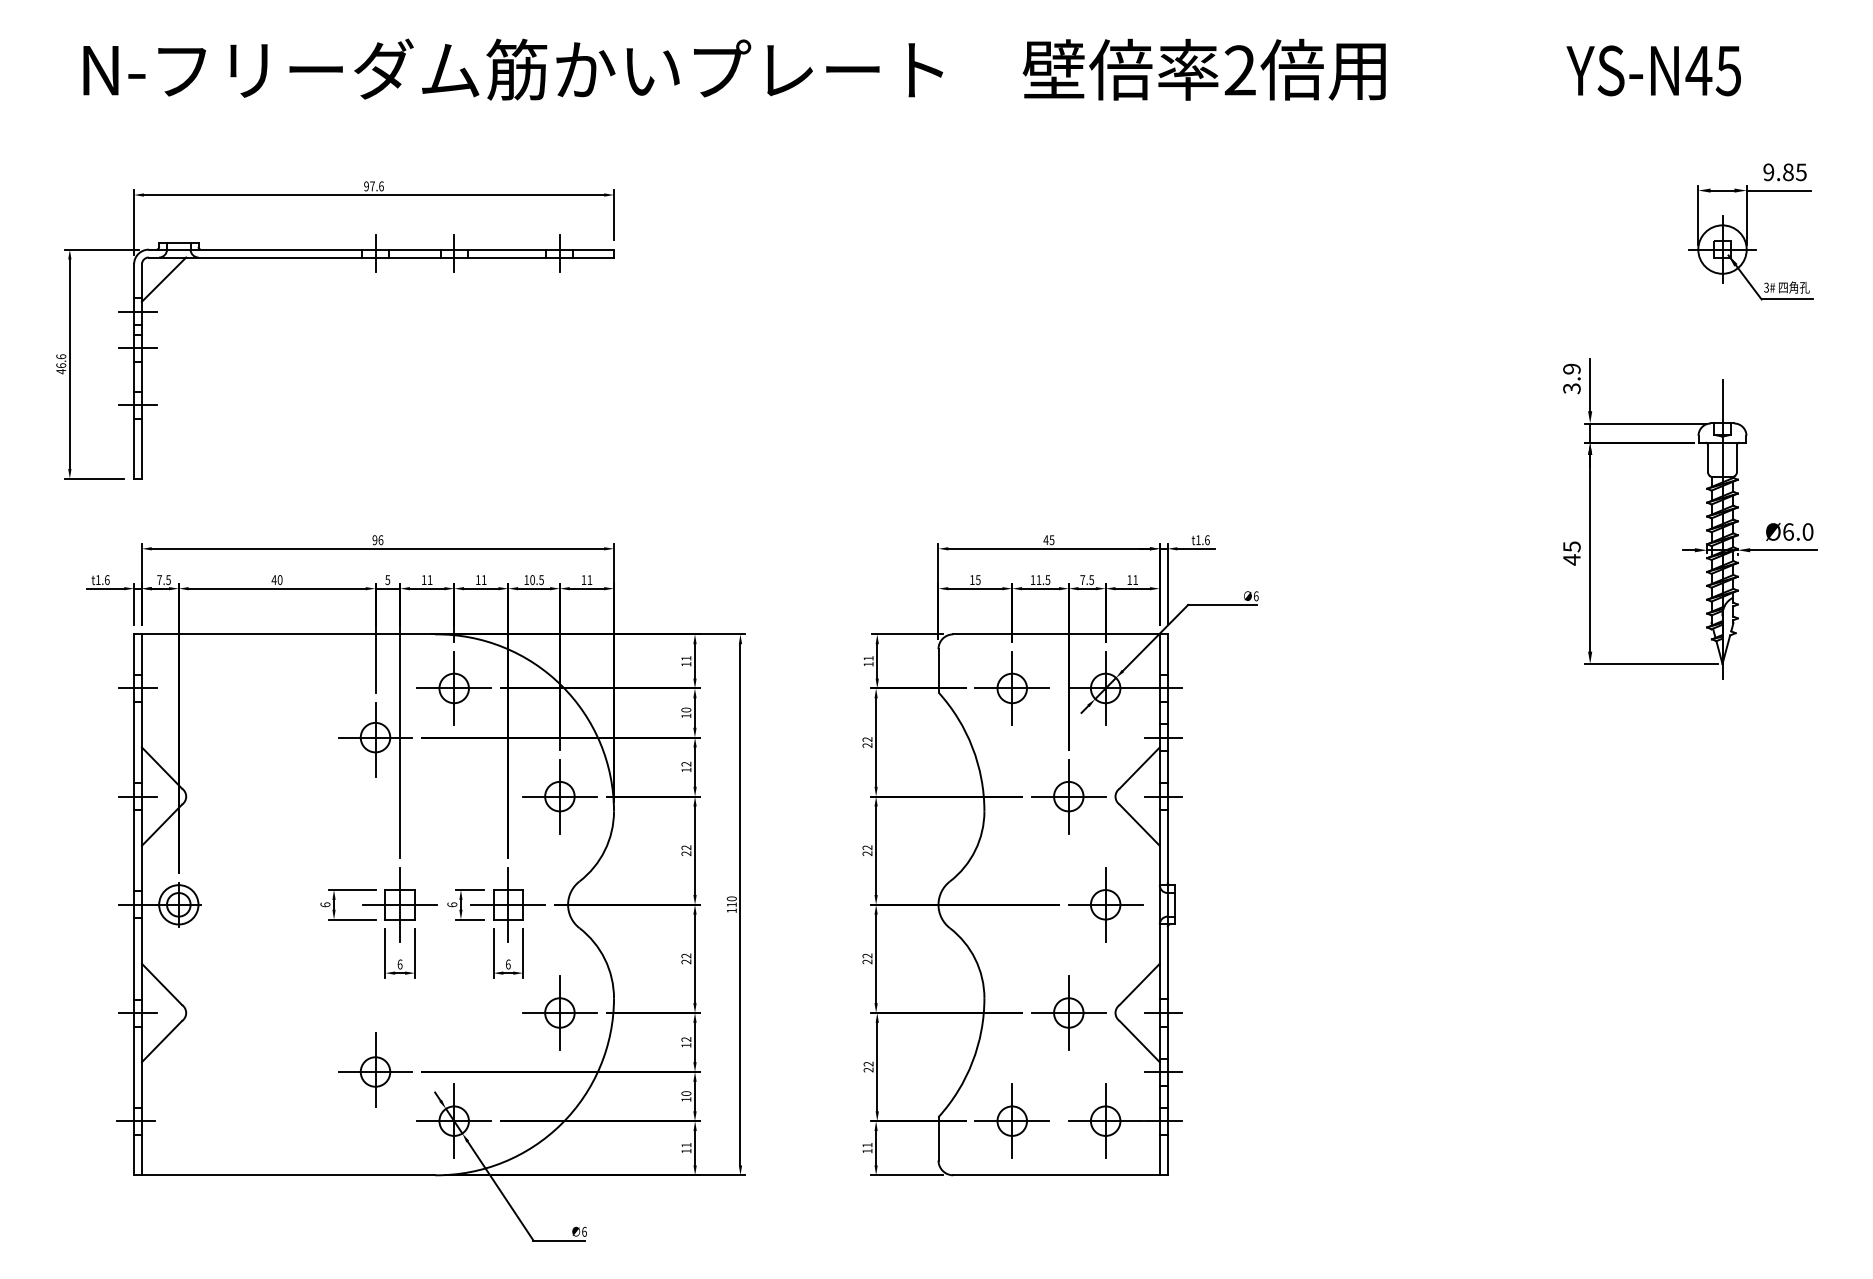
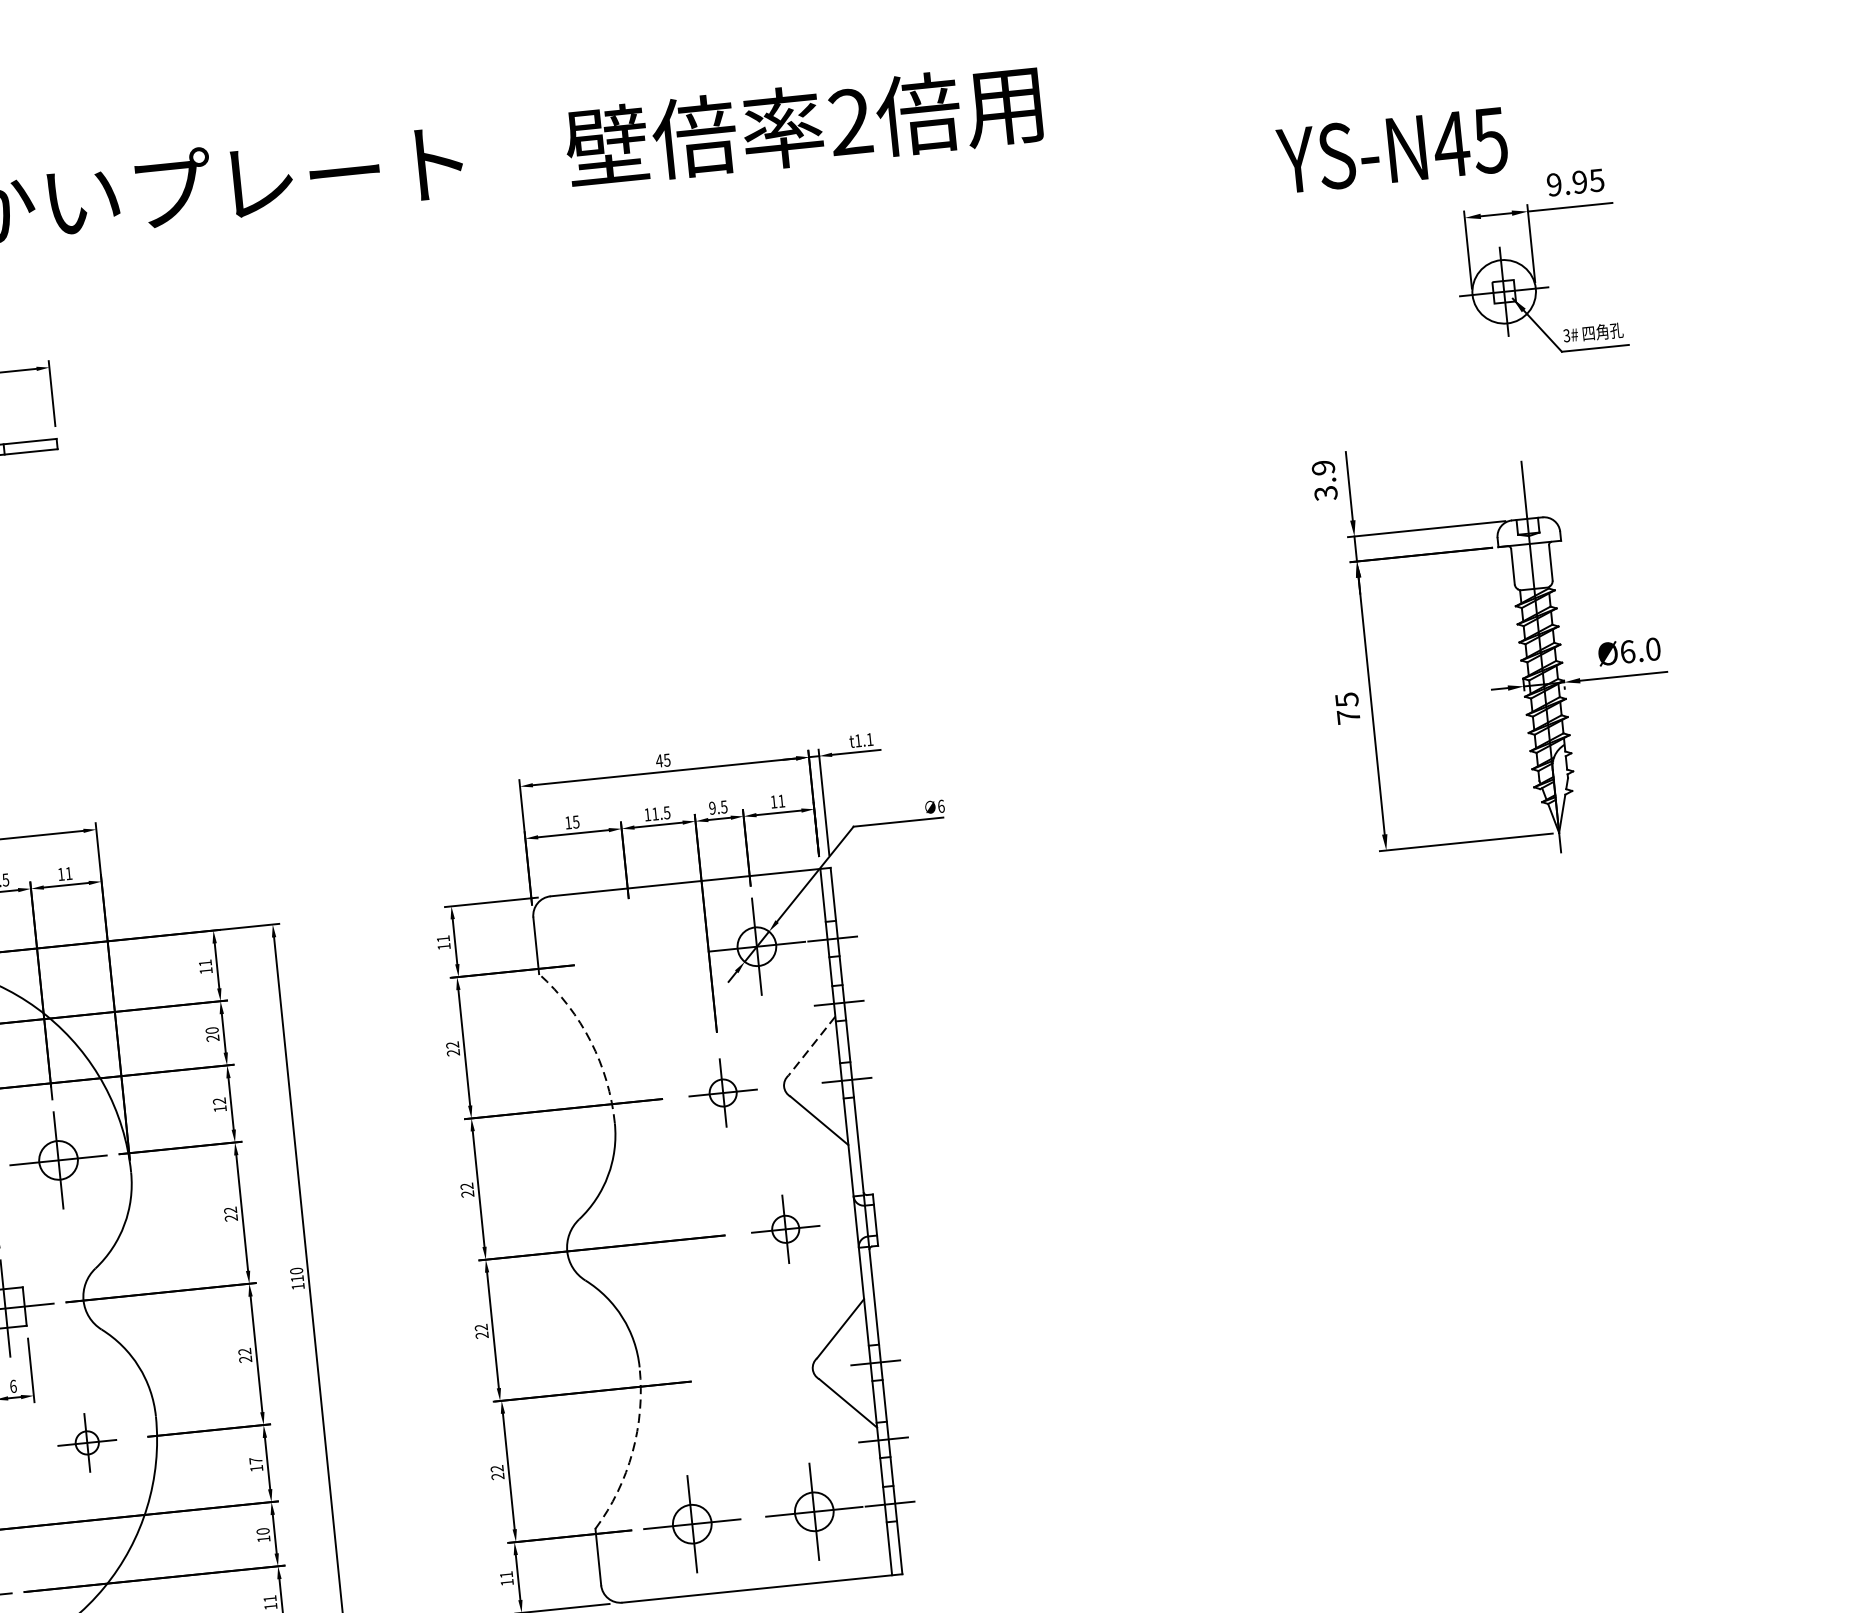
text: (1653, 70) -> (1392, 150), moved
text: (1788, 172) -> (1580, 182), 9.85 -> 9.95
text: (1207, 540) -> (870, 740), t1.6 -> t1.1
text: (1571, 559) -> (1348, 716), 45 -> 75
text: (1082, 580) -> (712, 808), 7.5 -> 9.5
part: (1011, 688) -> (633, 959), removed
text: (686, 715) -> (213, 1037), 10 -> 20
arc: (972, 747) -> (590, 1041), solid -> dashed
line: (1139, 768) -> (811, 1046), solid -> dashed
part: (1068, 796) -> (722, 1092), size x0.7
part: (1105, 904) -> (785, 1228), size x0.7
part: (559, 1012) -> (86, 1442), size x0.6
part: (1068, 1012) -> (751, 1374), removed
text: (686, 1039) -> (256, 1460), 12 -> 17
arc: (972, 1062) -> (632, 1452), solid -> dashed

